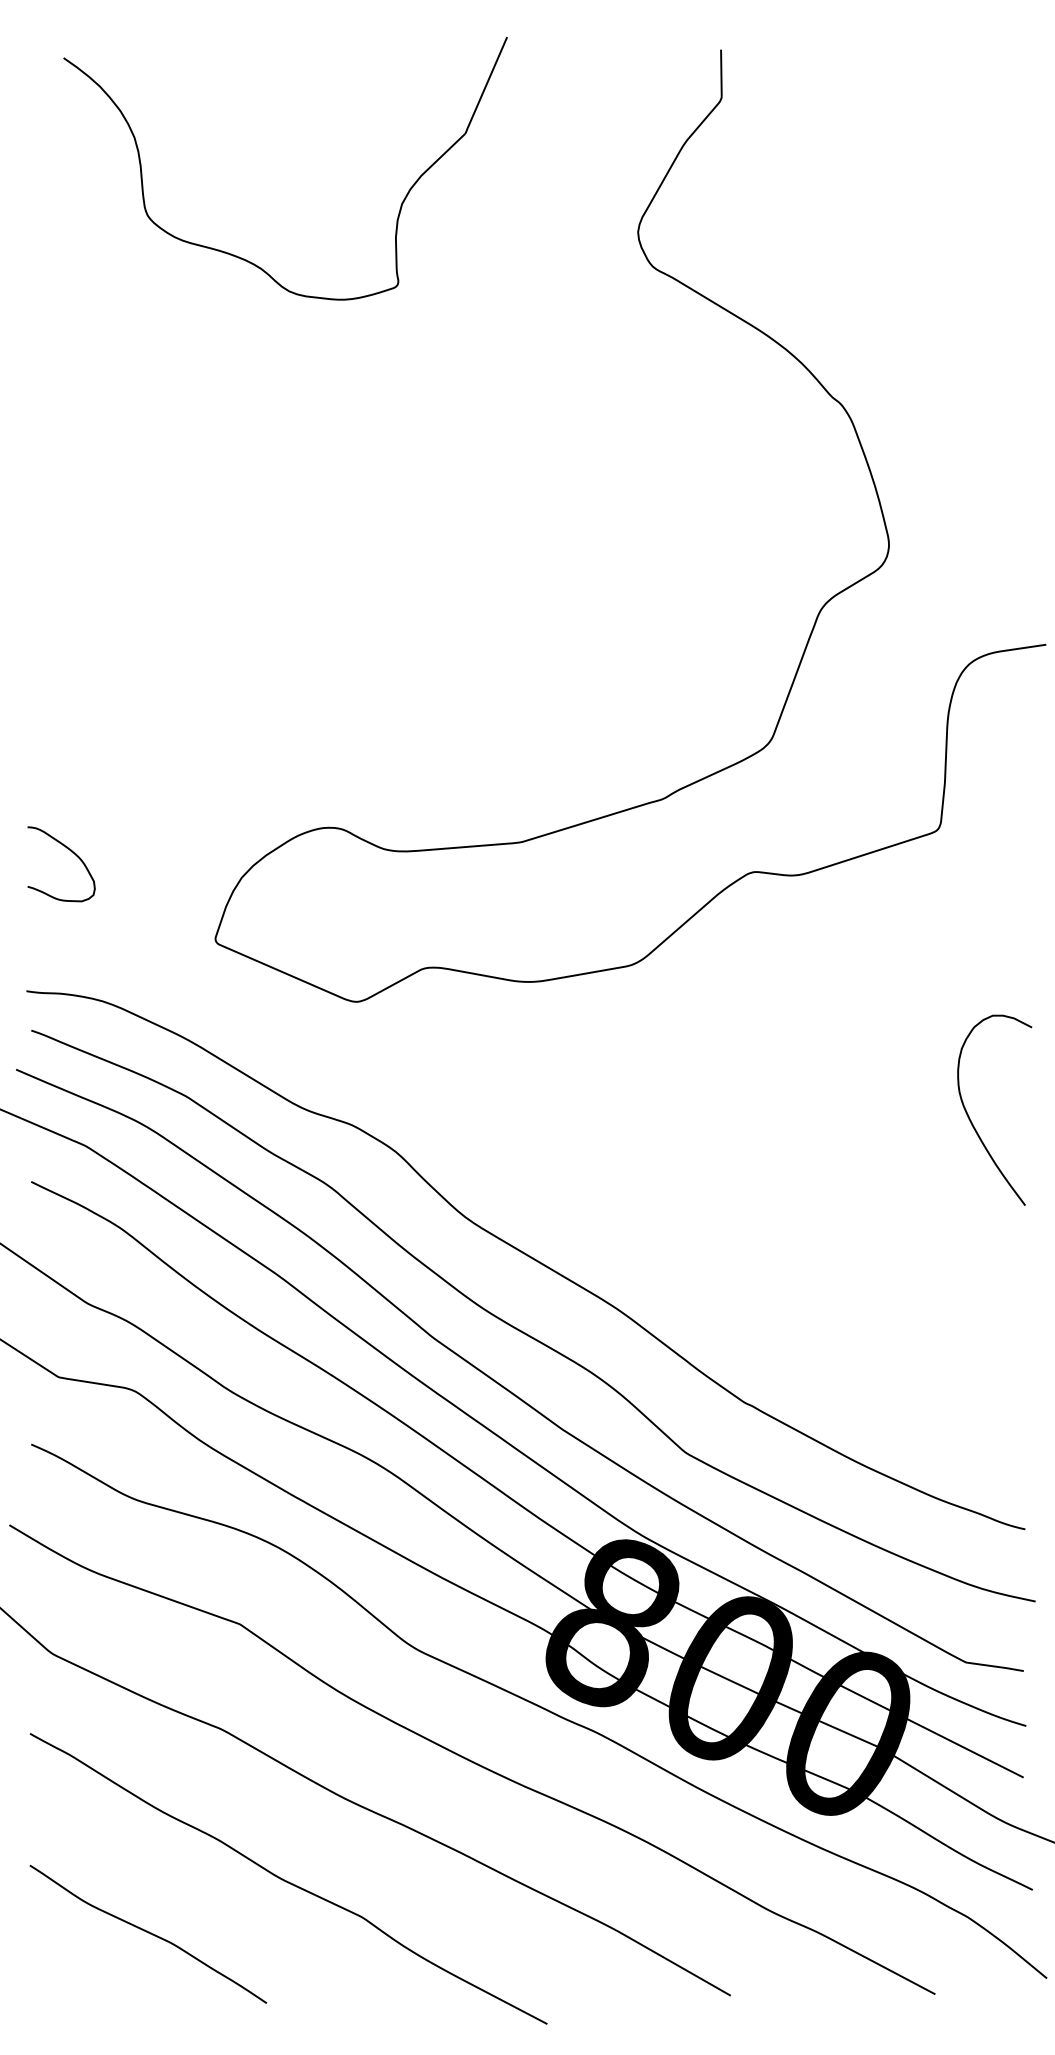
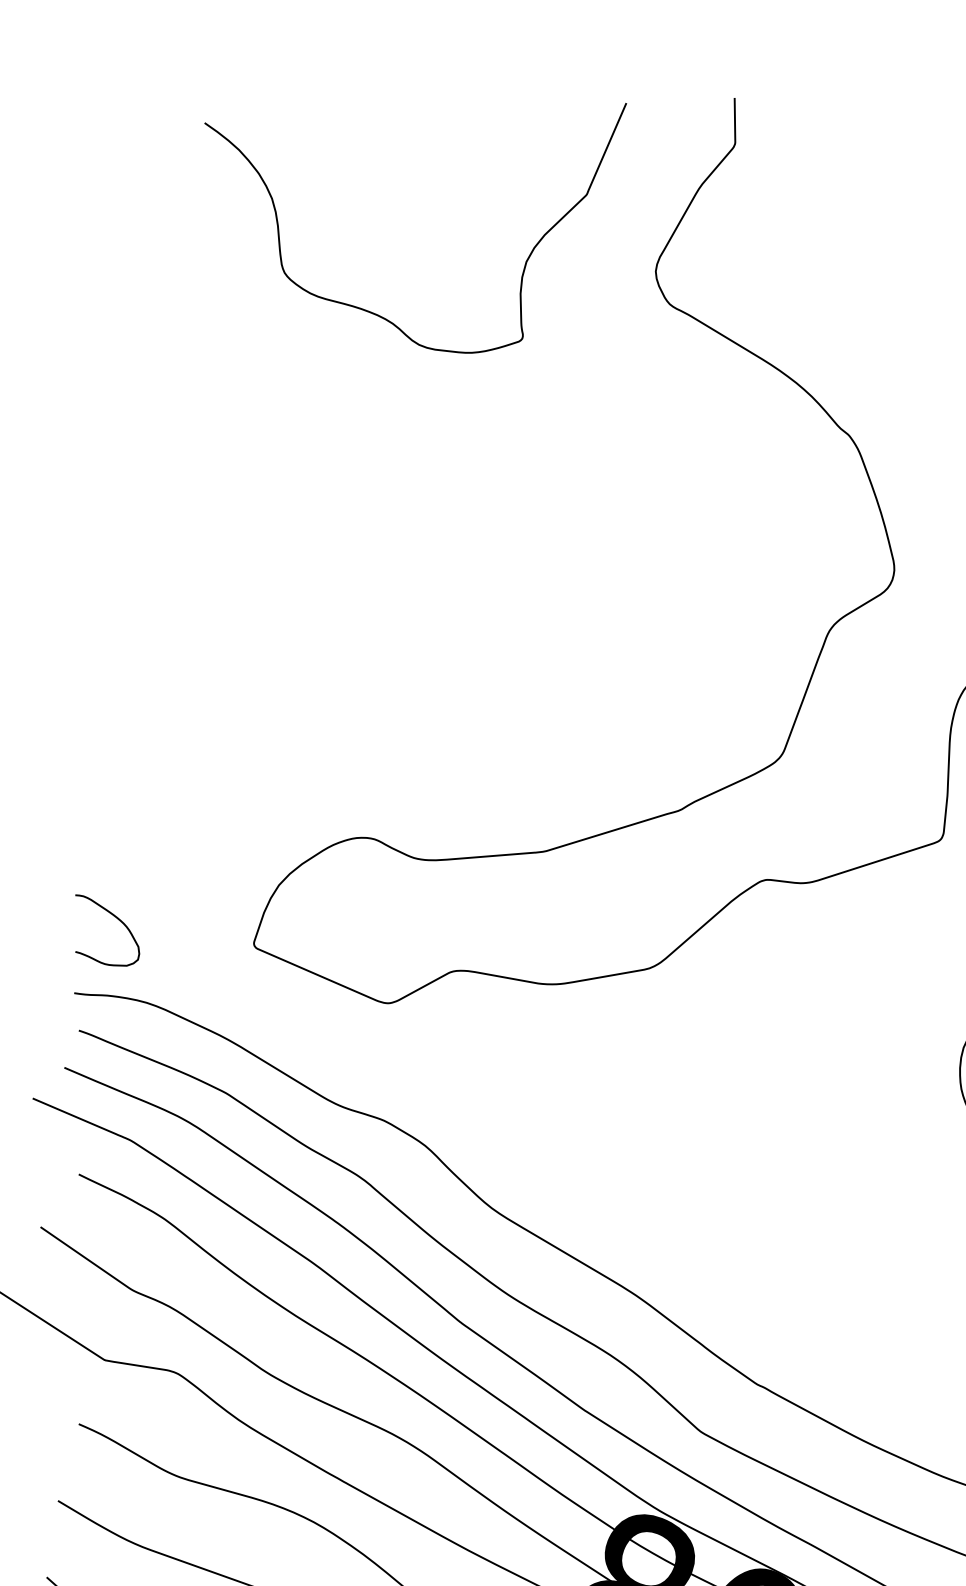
curve: (244, 258) -> (376, 313), moved
curve: (71, 852) -> (117, 919), moved

